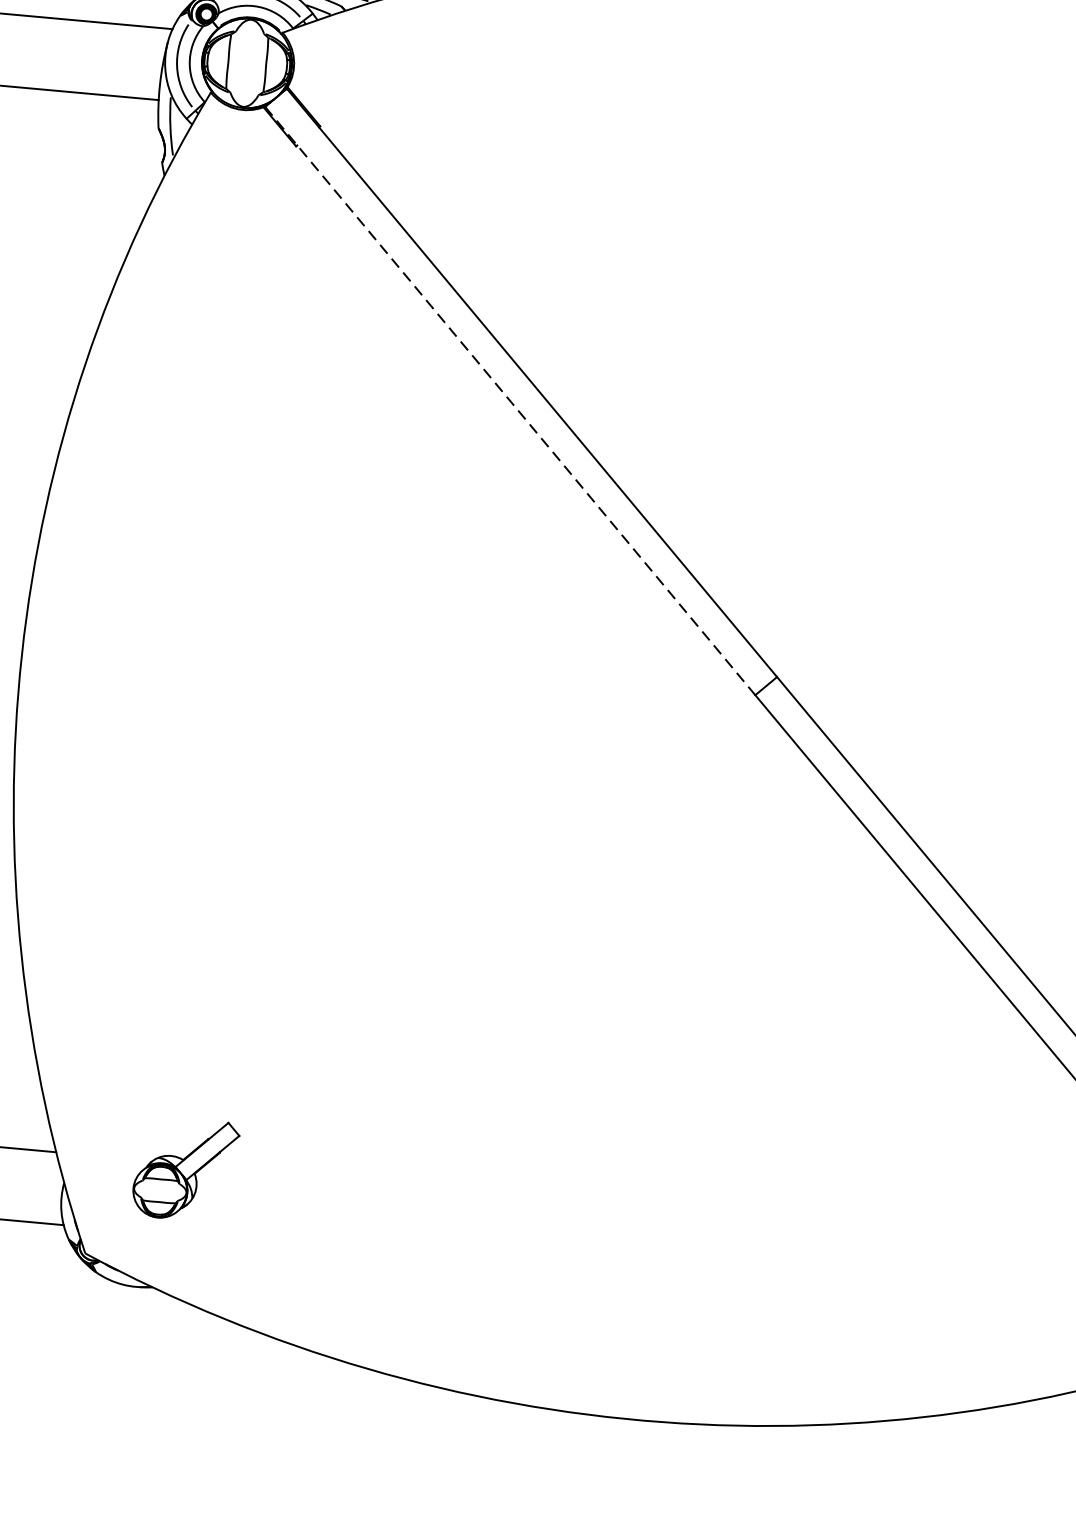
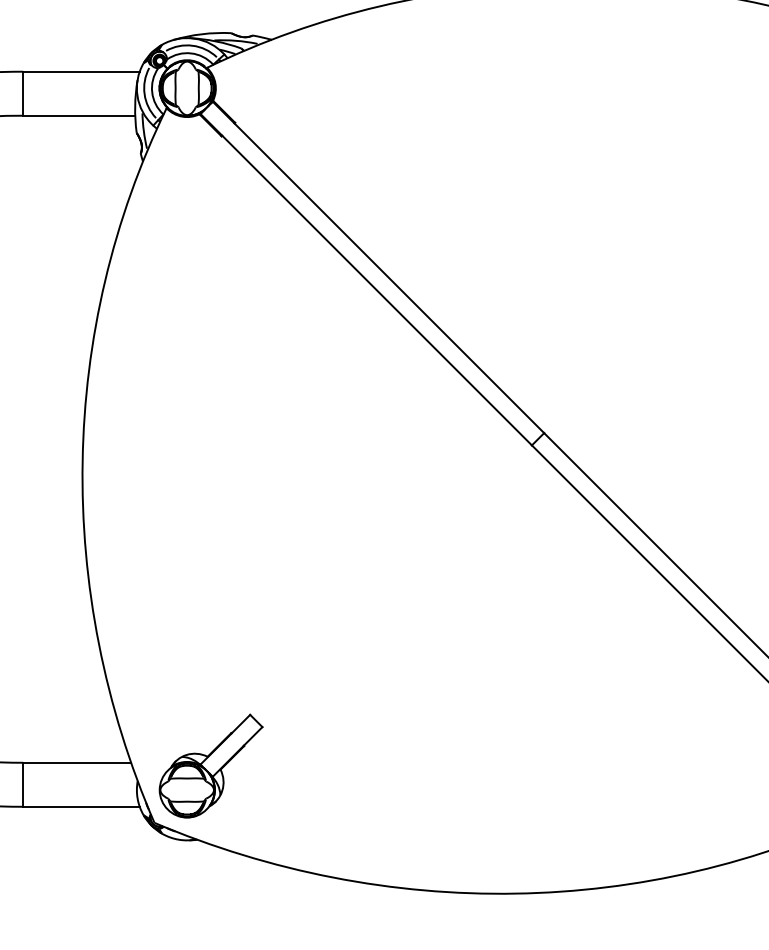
line: (510, 402) -> (366, 280), dashed -> solid
part: (184, 1168) -> (210, 765), size x1.67

